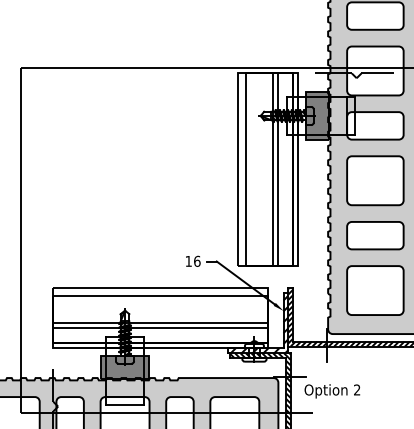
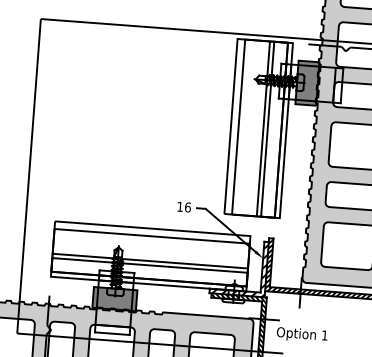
text: (357, 389) -> (325, 335), 2 -> 1

